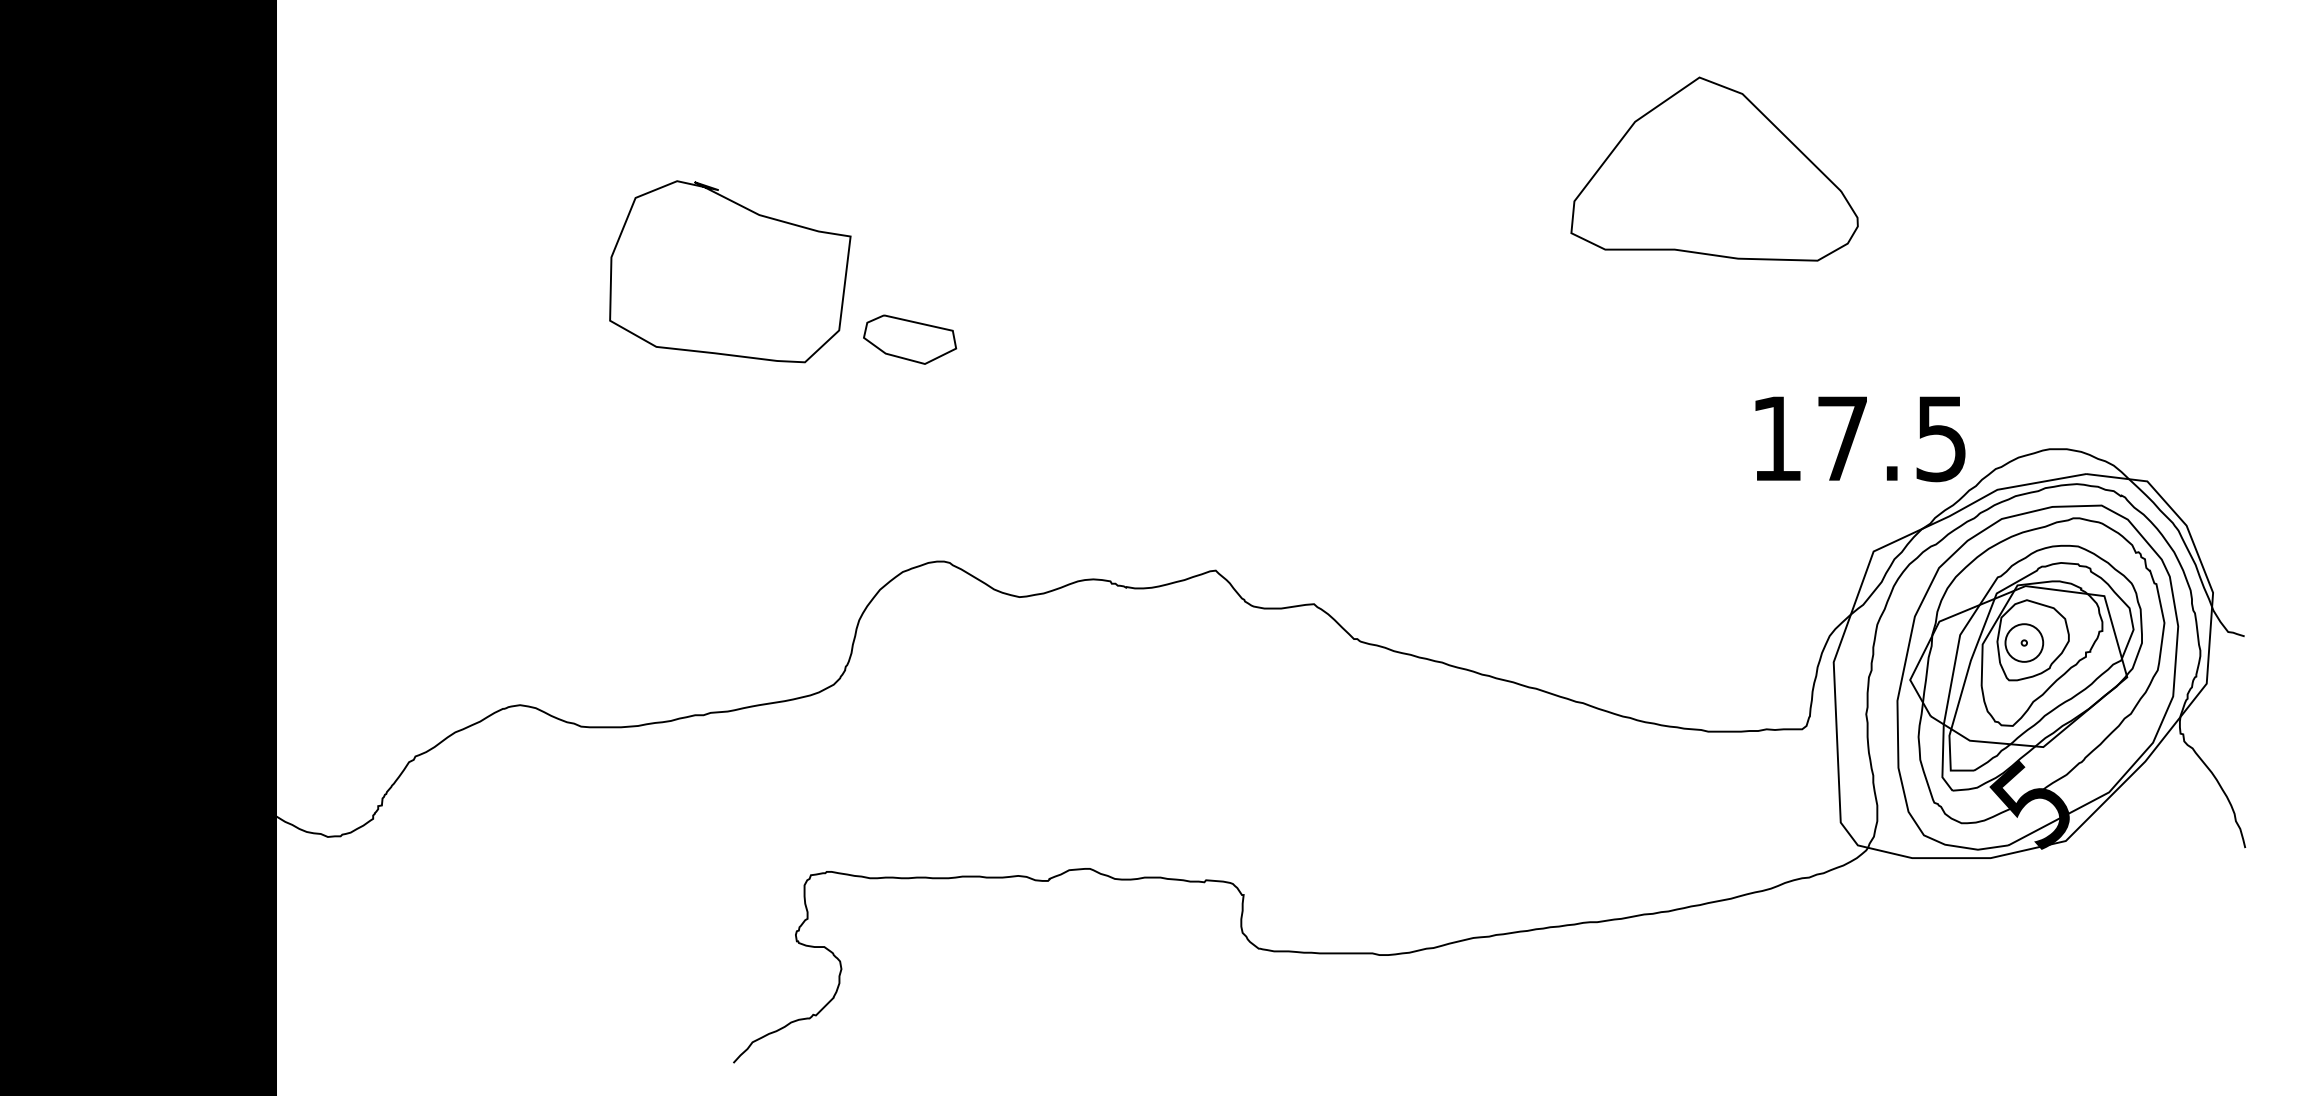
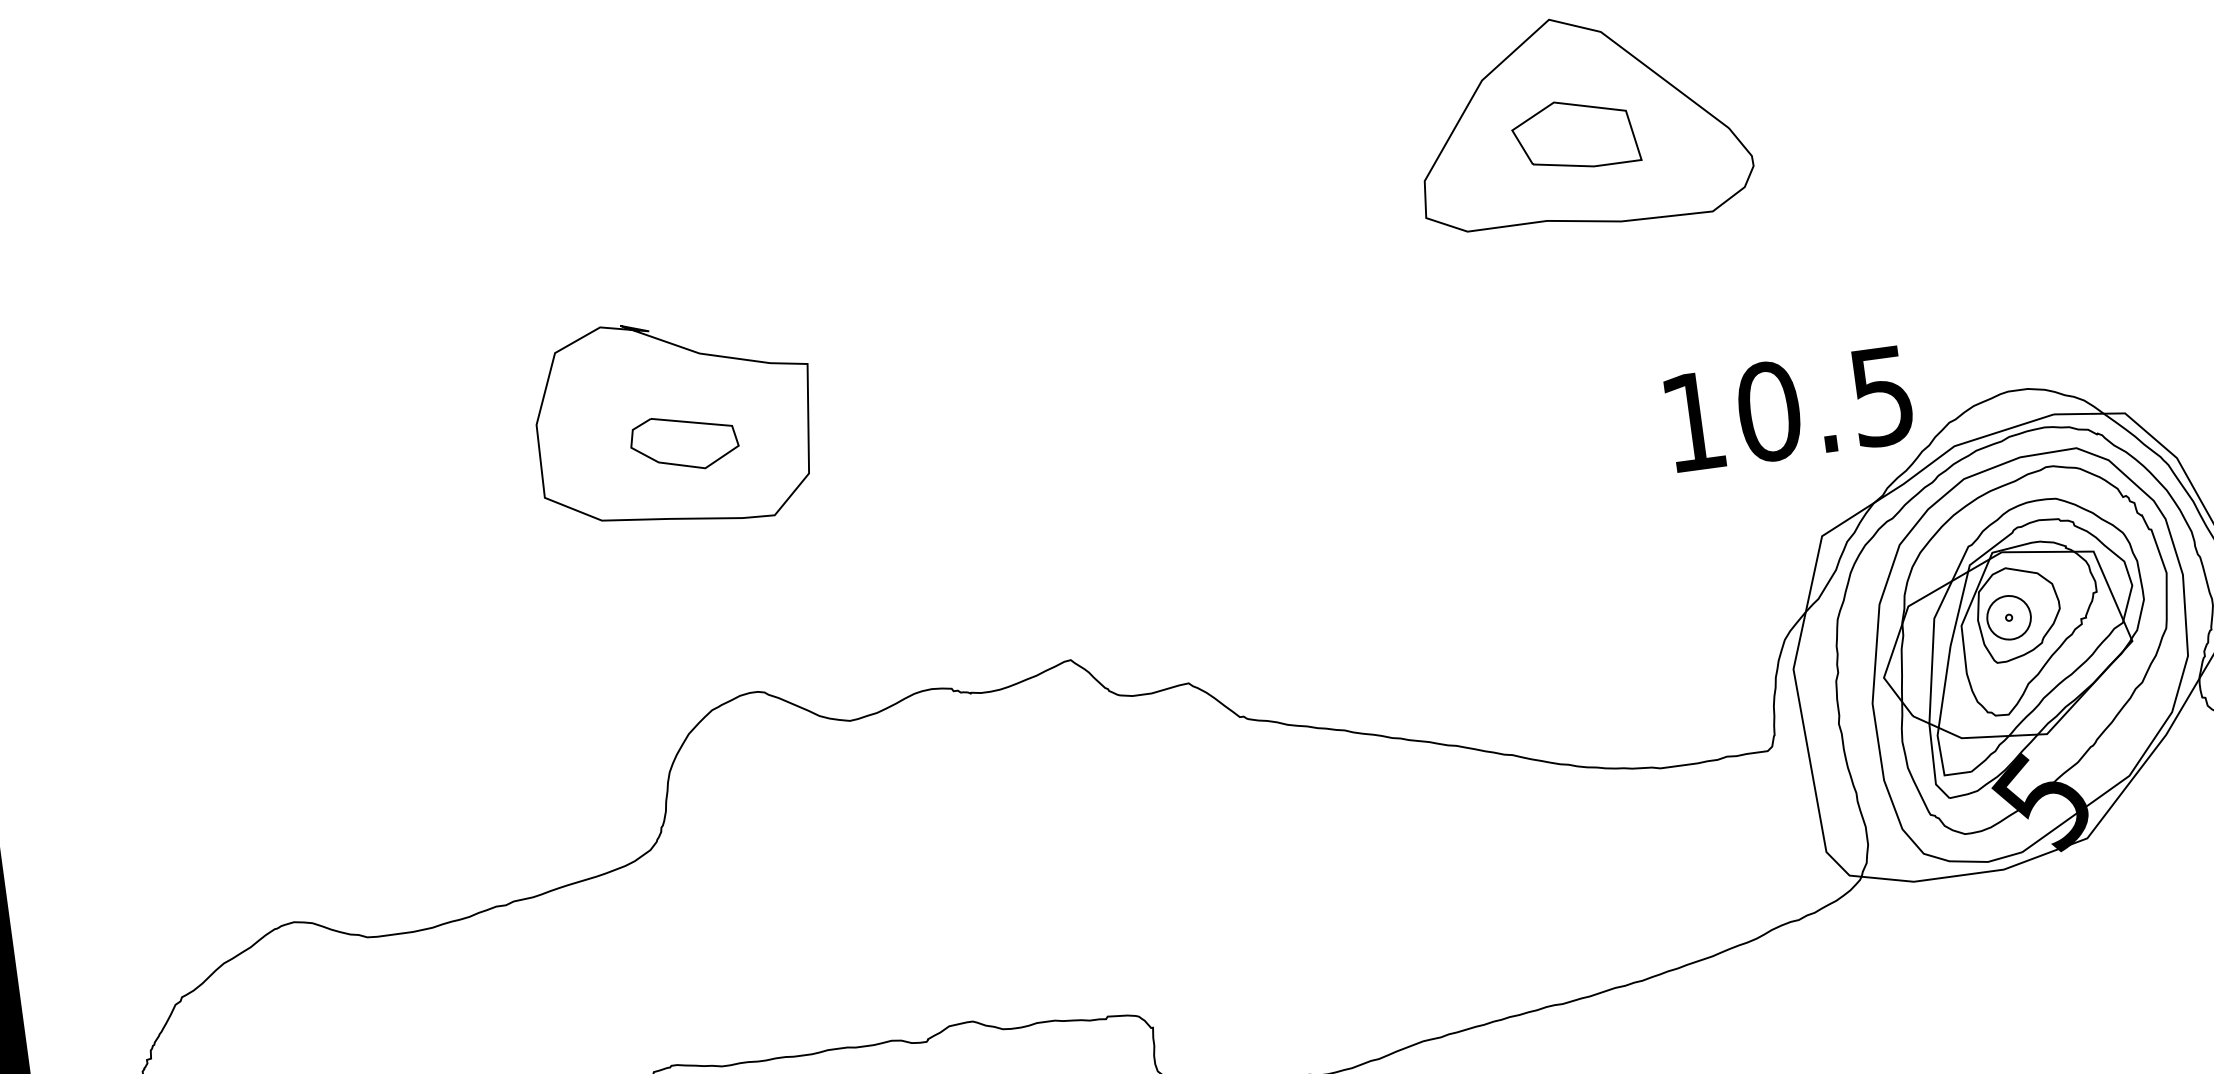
part: (1708, 178) -> (1574, 134), added
part: (730, 271) -> (675, 422), moved
text: (1842, 438) -> (1768, 411), 17.5 -> 10.5

